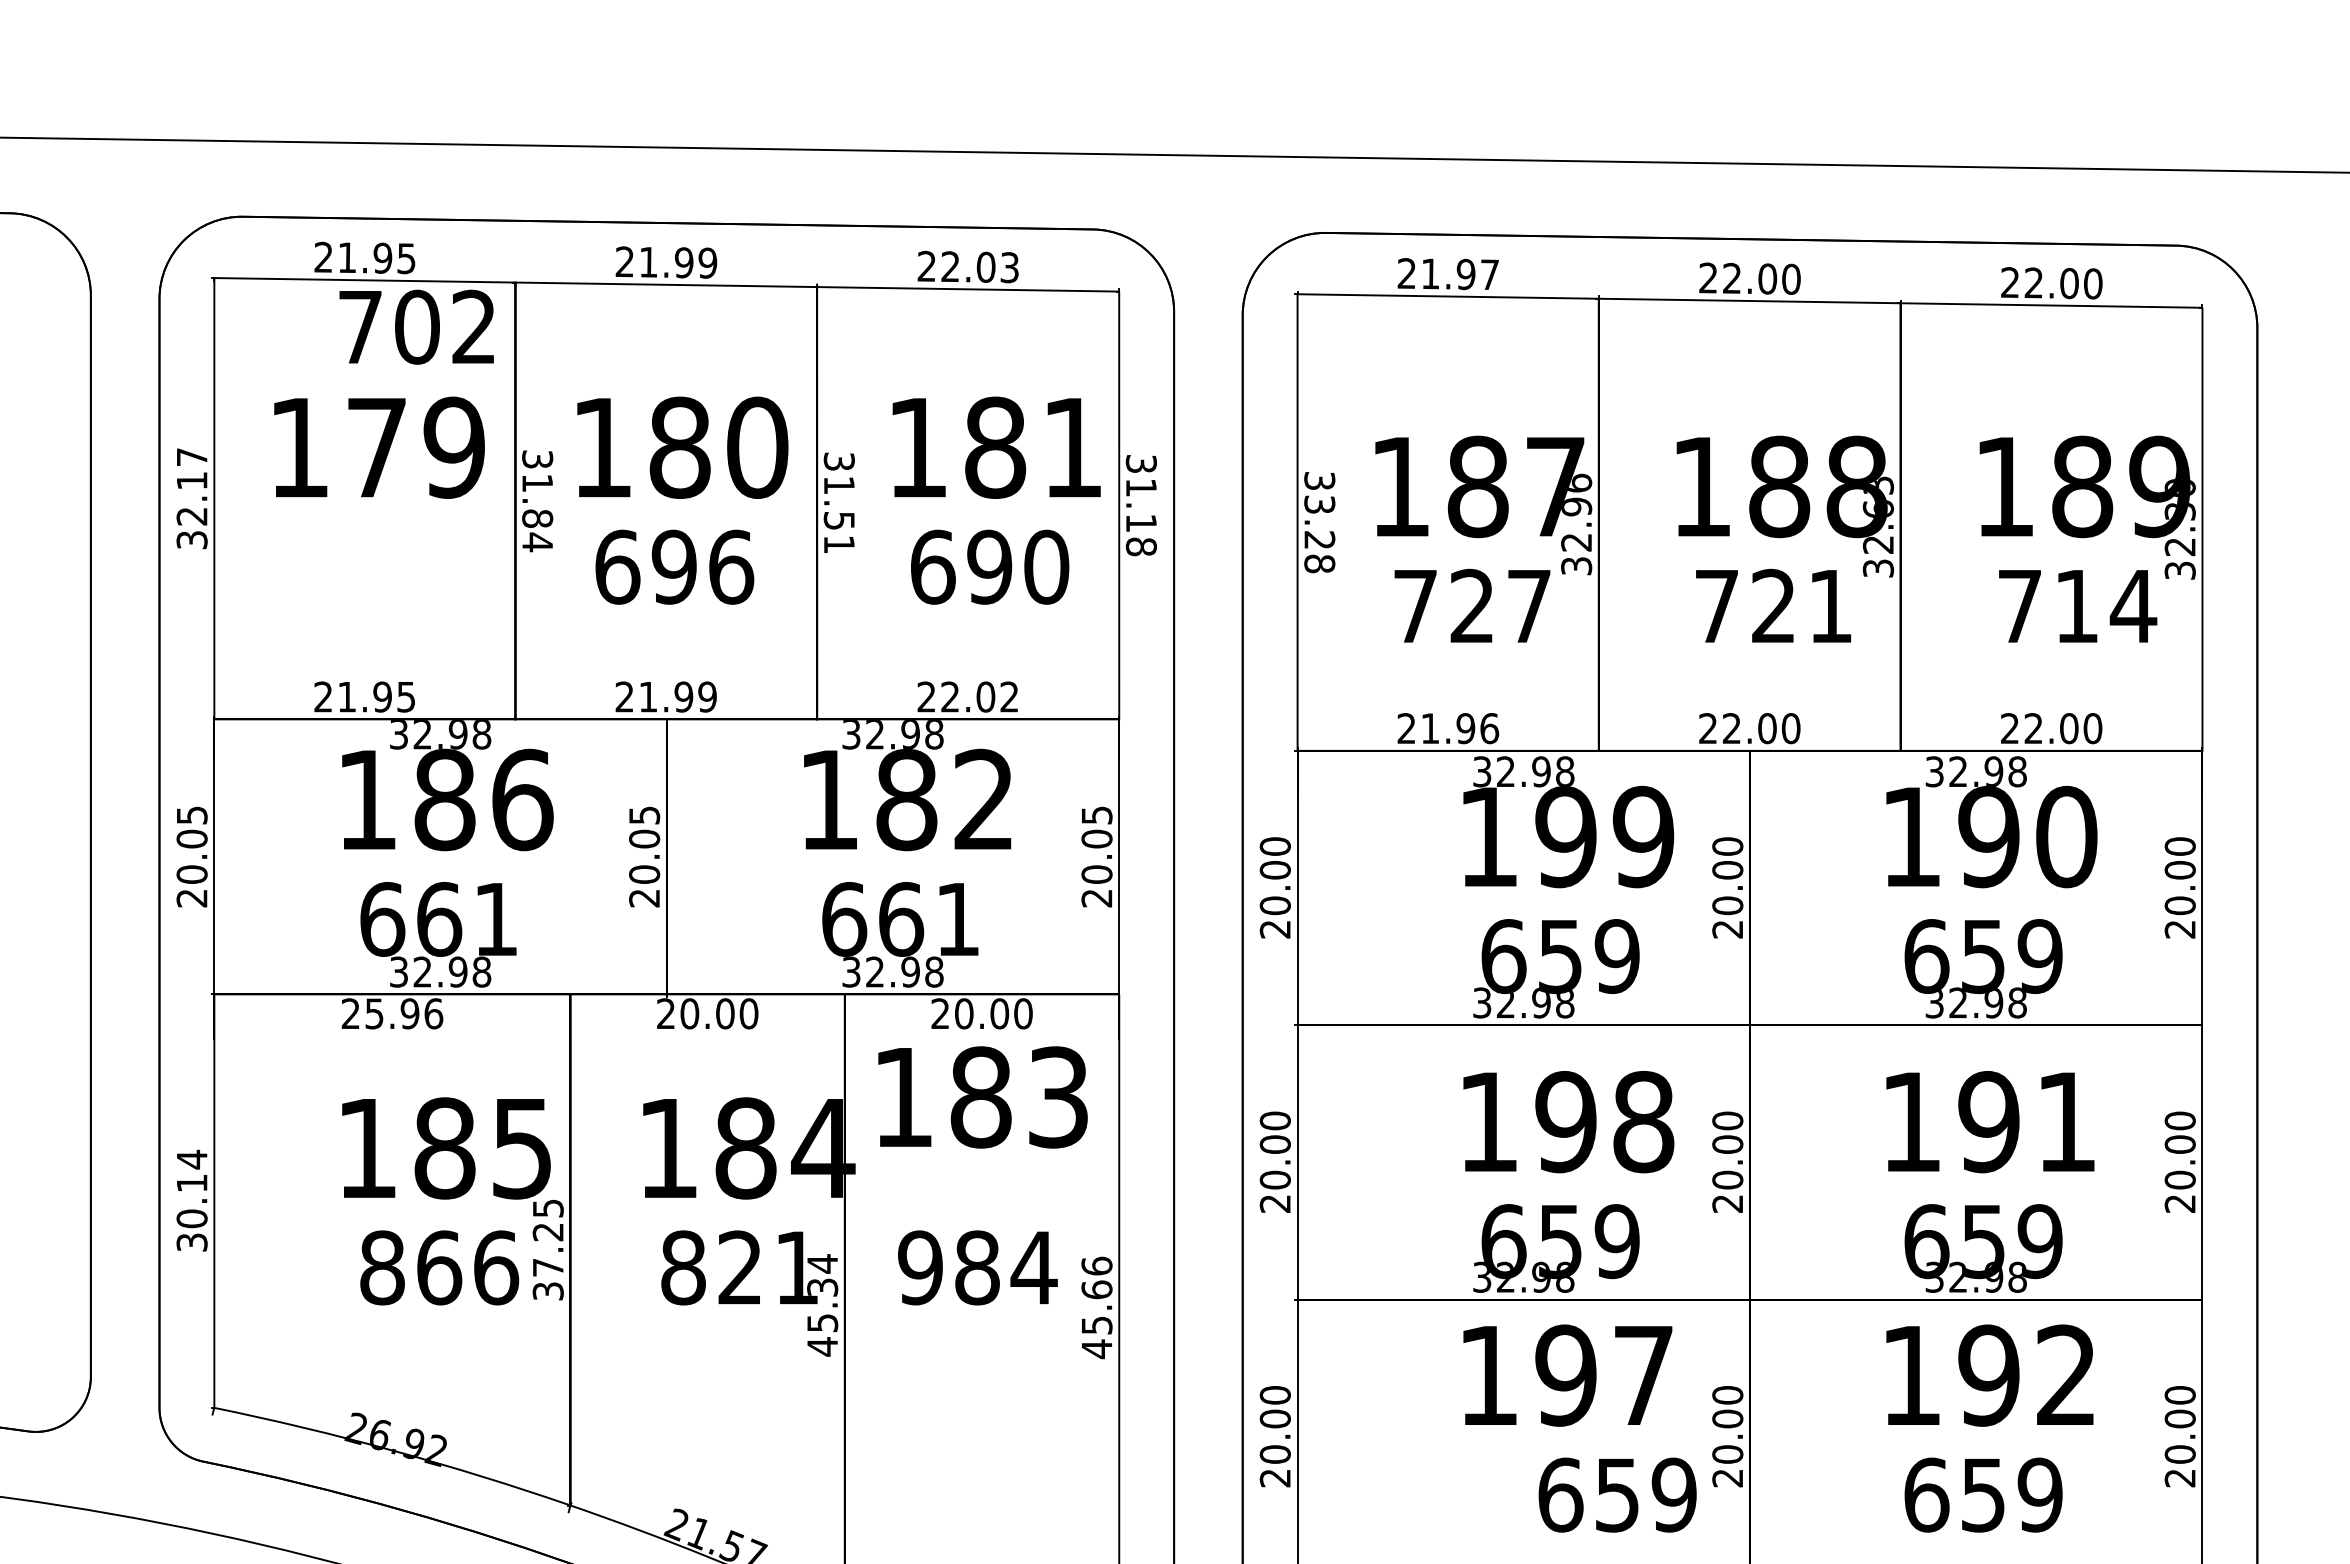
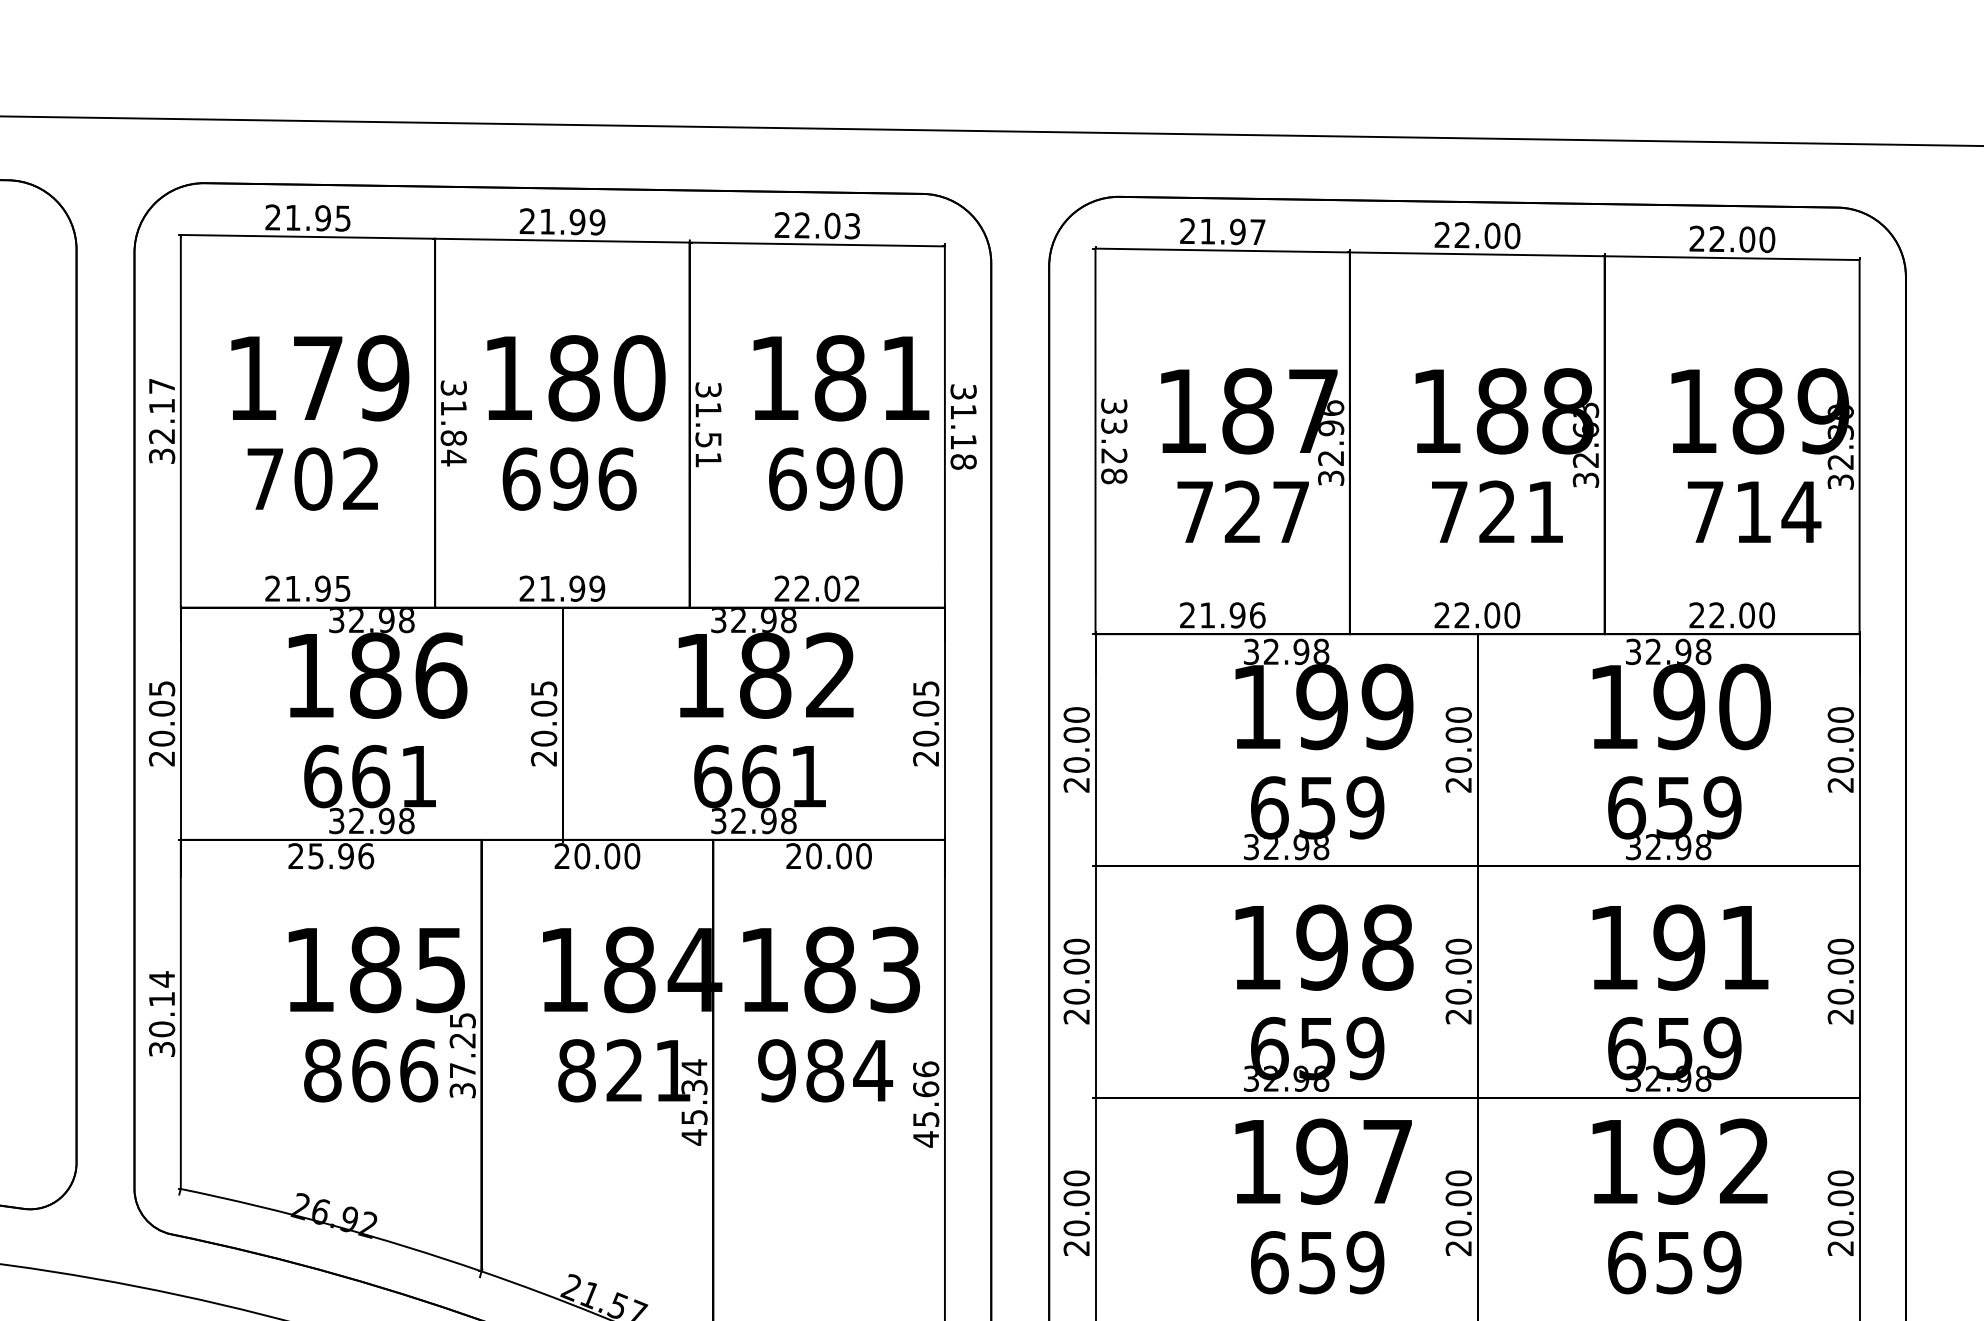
text: (416, 326) -> (312, 478), moved
text: (982, 1097) -> (831, 969), moved
text: (1617, 1494) -> (1317, 1262), moved

